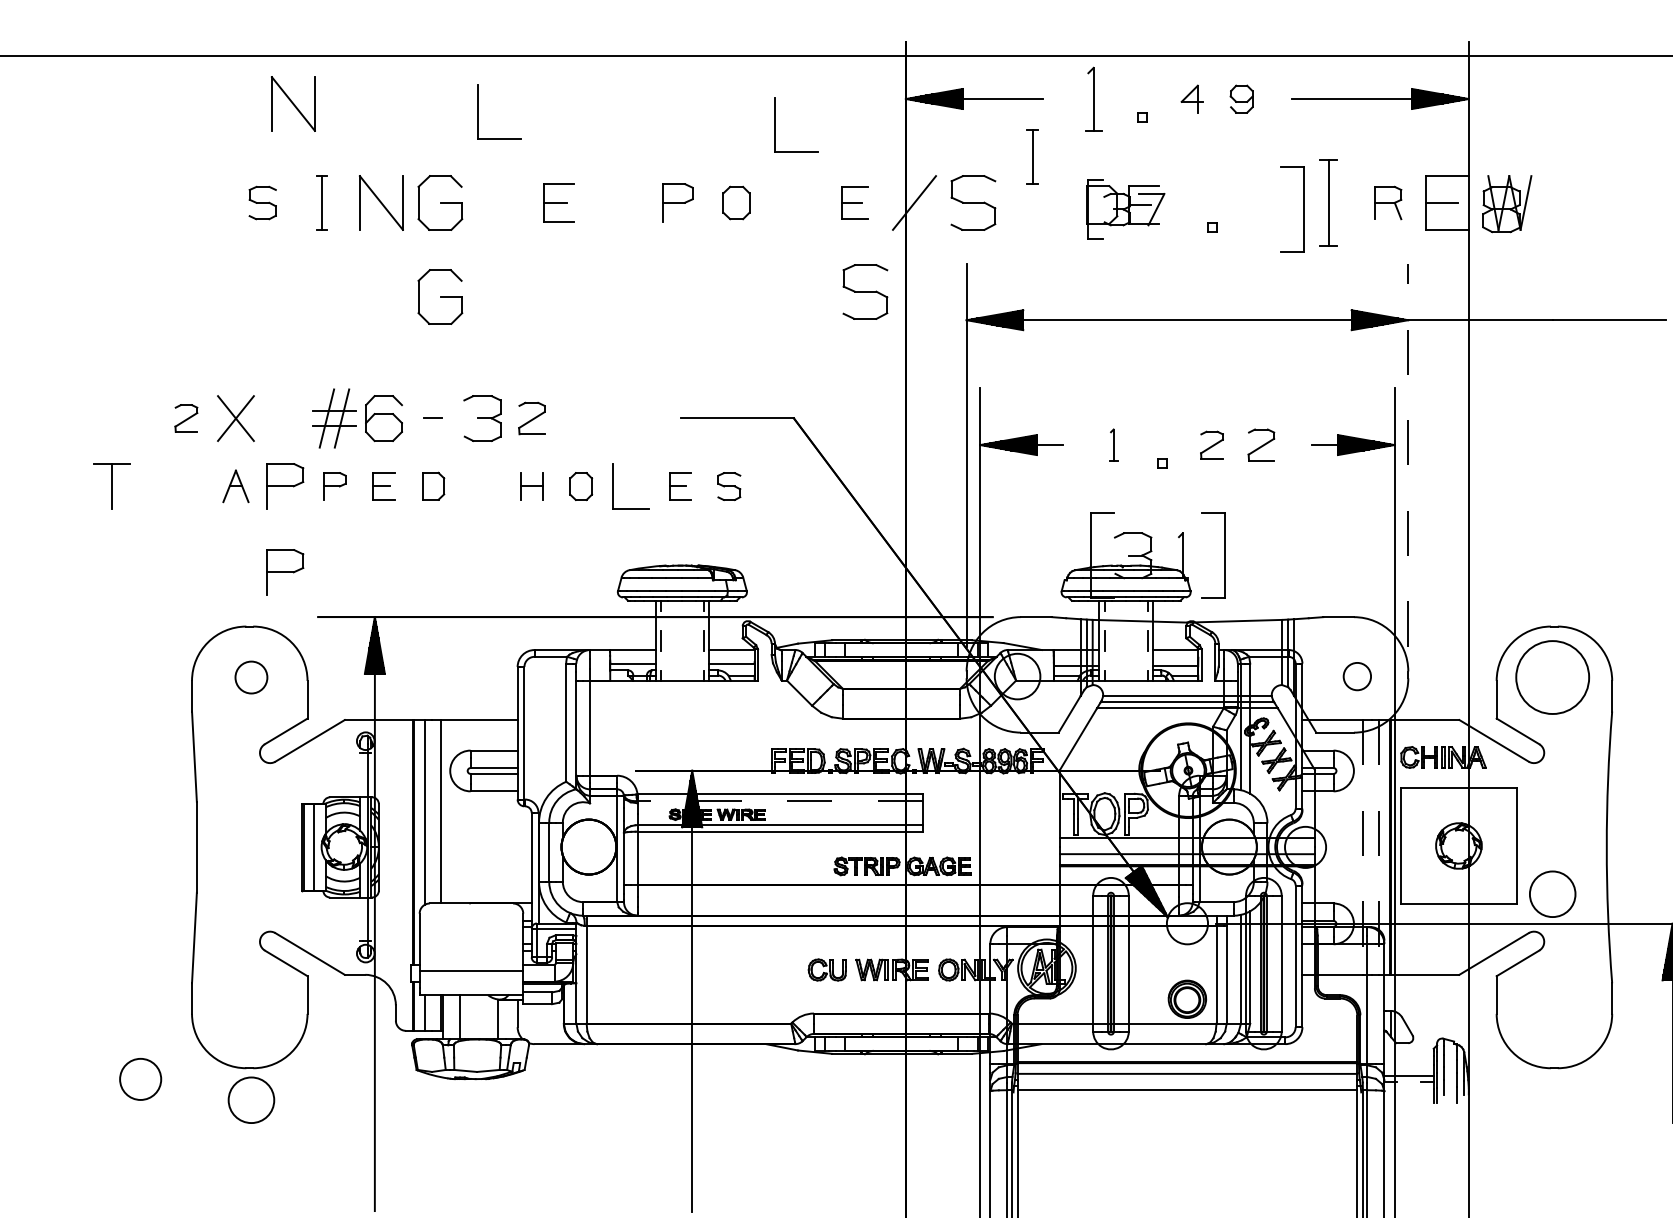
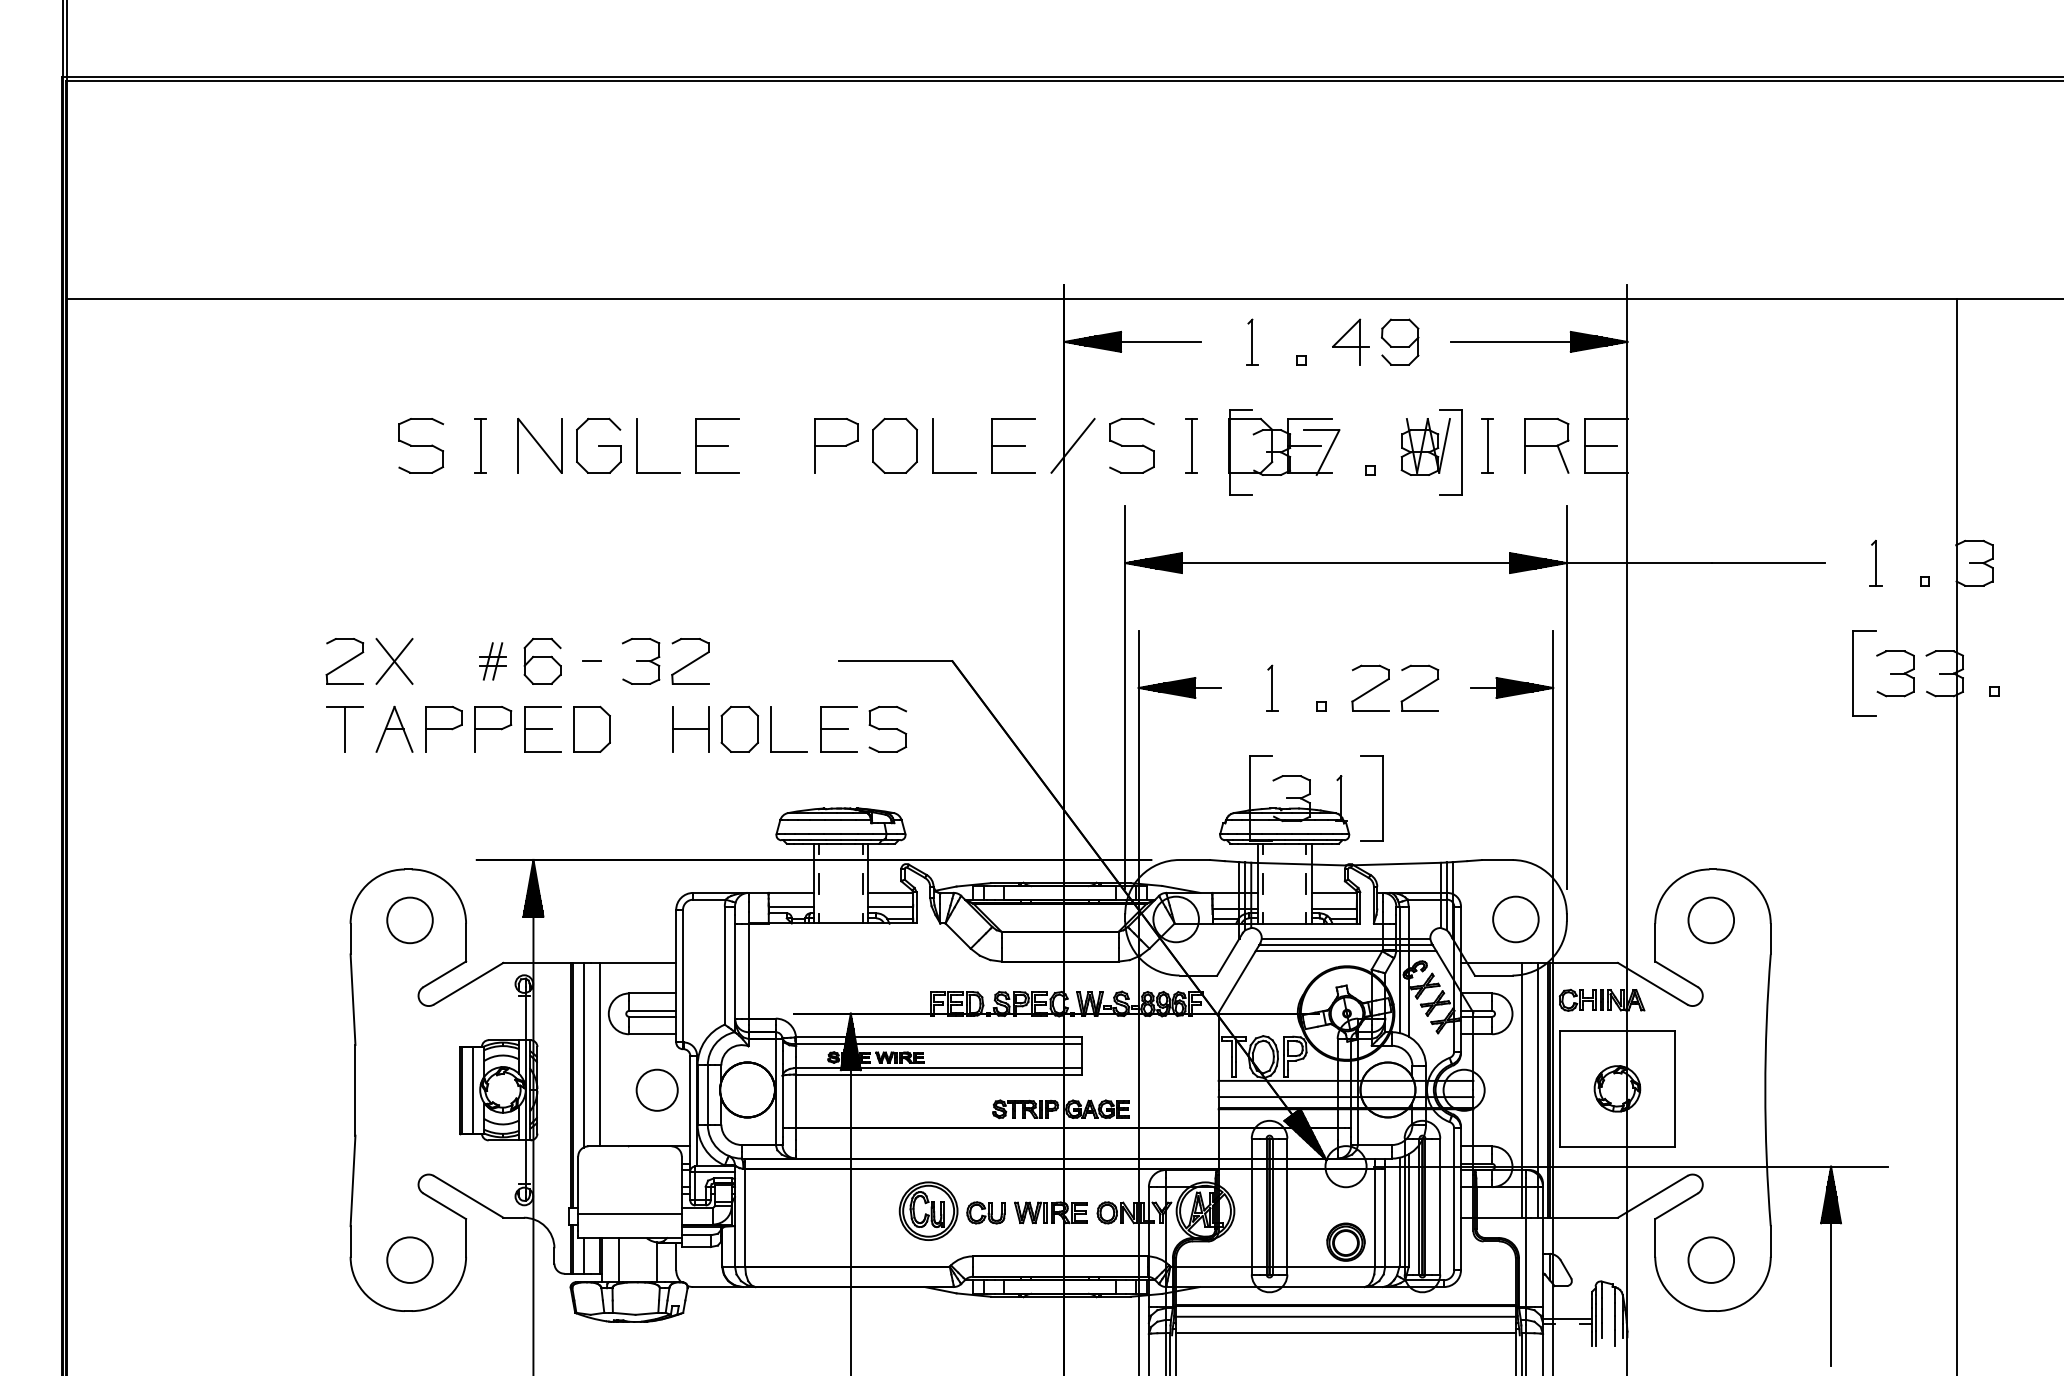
part: (1093, 98) -> (1252, 341), size x0.71
part: (1191, 98) -> (1350, 341), size x1.67
part: (1241, 98) -> (1400, 341), size x1.67
part: (292, 103) -> (451, 346), removed
part: (478, 111) -> (637, 445), moved
part: (774, 124) -> (933, 445), moved
part: (1032, 156) -> (1191, 445), moved
part: (262, 202) -> (421, 445), size x1.67
part: (558, 202) -> (717, 445), size x1.43
part: (677, 202) -> (836, 445), size x1.43
part: (735, 202) -> (894, 445), size x1.67
part: (854, 202) -> (1013, 445), size x1.67
part: (1328, 202) -> (1487, 445), size x0.62
part: (1387, 202) -> (1546, 445), size x1.67
part: (1506, 203) -> (1425, 446), moved
part: (1125, 209) -> (1284, 452), size x1.43
part: (864, 291) -> (1023, 534), removed
part: (439, 296) -> (598, 539), removed
part: (185, 418) -> (344, 661), size x1.67
part: (333, 418) -> (492, 661), size x0.62
part: (531, 418) -> (690, 661), size x1.43
part: (1113, 444) -> (1272, 687), size x1.43
part: (1211, 444) -> (1370, 687), size x1.67
part: (1260, 444) -> (1419, 687), size x1.43
line: (1407, 454) -> (1566, 697), dashed -> solid
part: (235, 485) -> (394, 728), size x1.43
part: (432, 485) -> (591, 728), size x1.67
part: (110, 486) -> (344, 729), moved
part: (334, 486) -> (493, 729), size x1.67
part: (383, 486) -> (542, 729), size x1.67
part: (531, 486) -> (690, 729), size x1.67
part: (580, 486) -> (739, 729), size x1.67
part: (679, 486) -> (838, 729), size x1.67
part: (728, 486) -> (887, 729), size x1.67
part: (284, 572) -> (443, 815), removed
circle: (1356, 676) -> (1515, 919), size x1.67
circle: (250, 677) -> (409, 920), size x1.43
circle: (1552, 677) -> (1711, 920), size x0.62
line: (779, 800) -> (938, 1043), dashed -> solid
line: (1362, 847) -> (1521, 1090), dashed -> solid
line: (1378, 847) -> (1537, 1090), dashed -> solid
circle: (1551, 893) -> (1710, 1259), moved
part: (769, 967) -> (928, 1210), added
circle: (139, 1078) -> (656, 1089), moved
circle: (250, 1099) -> (409, 1259), moved

